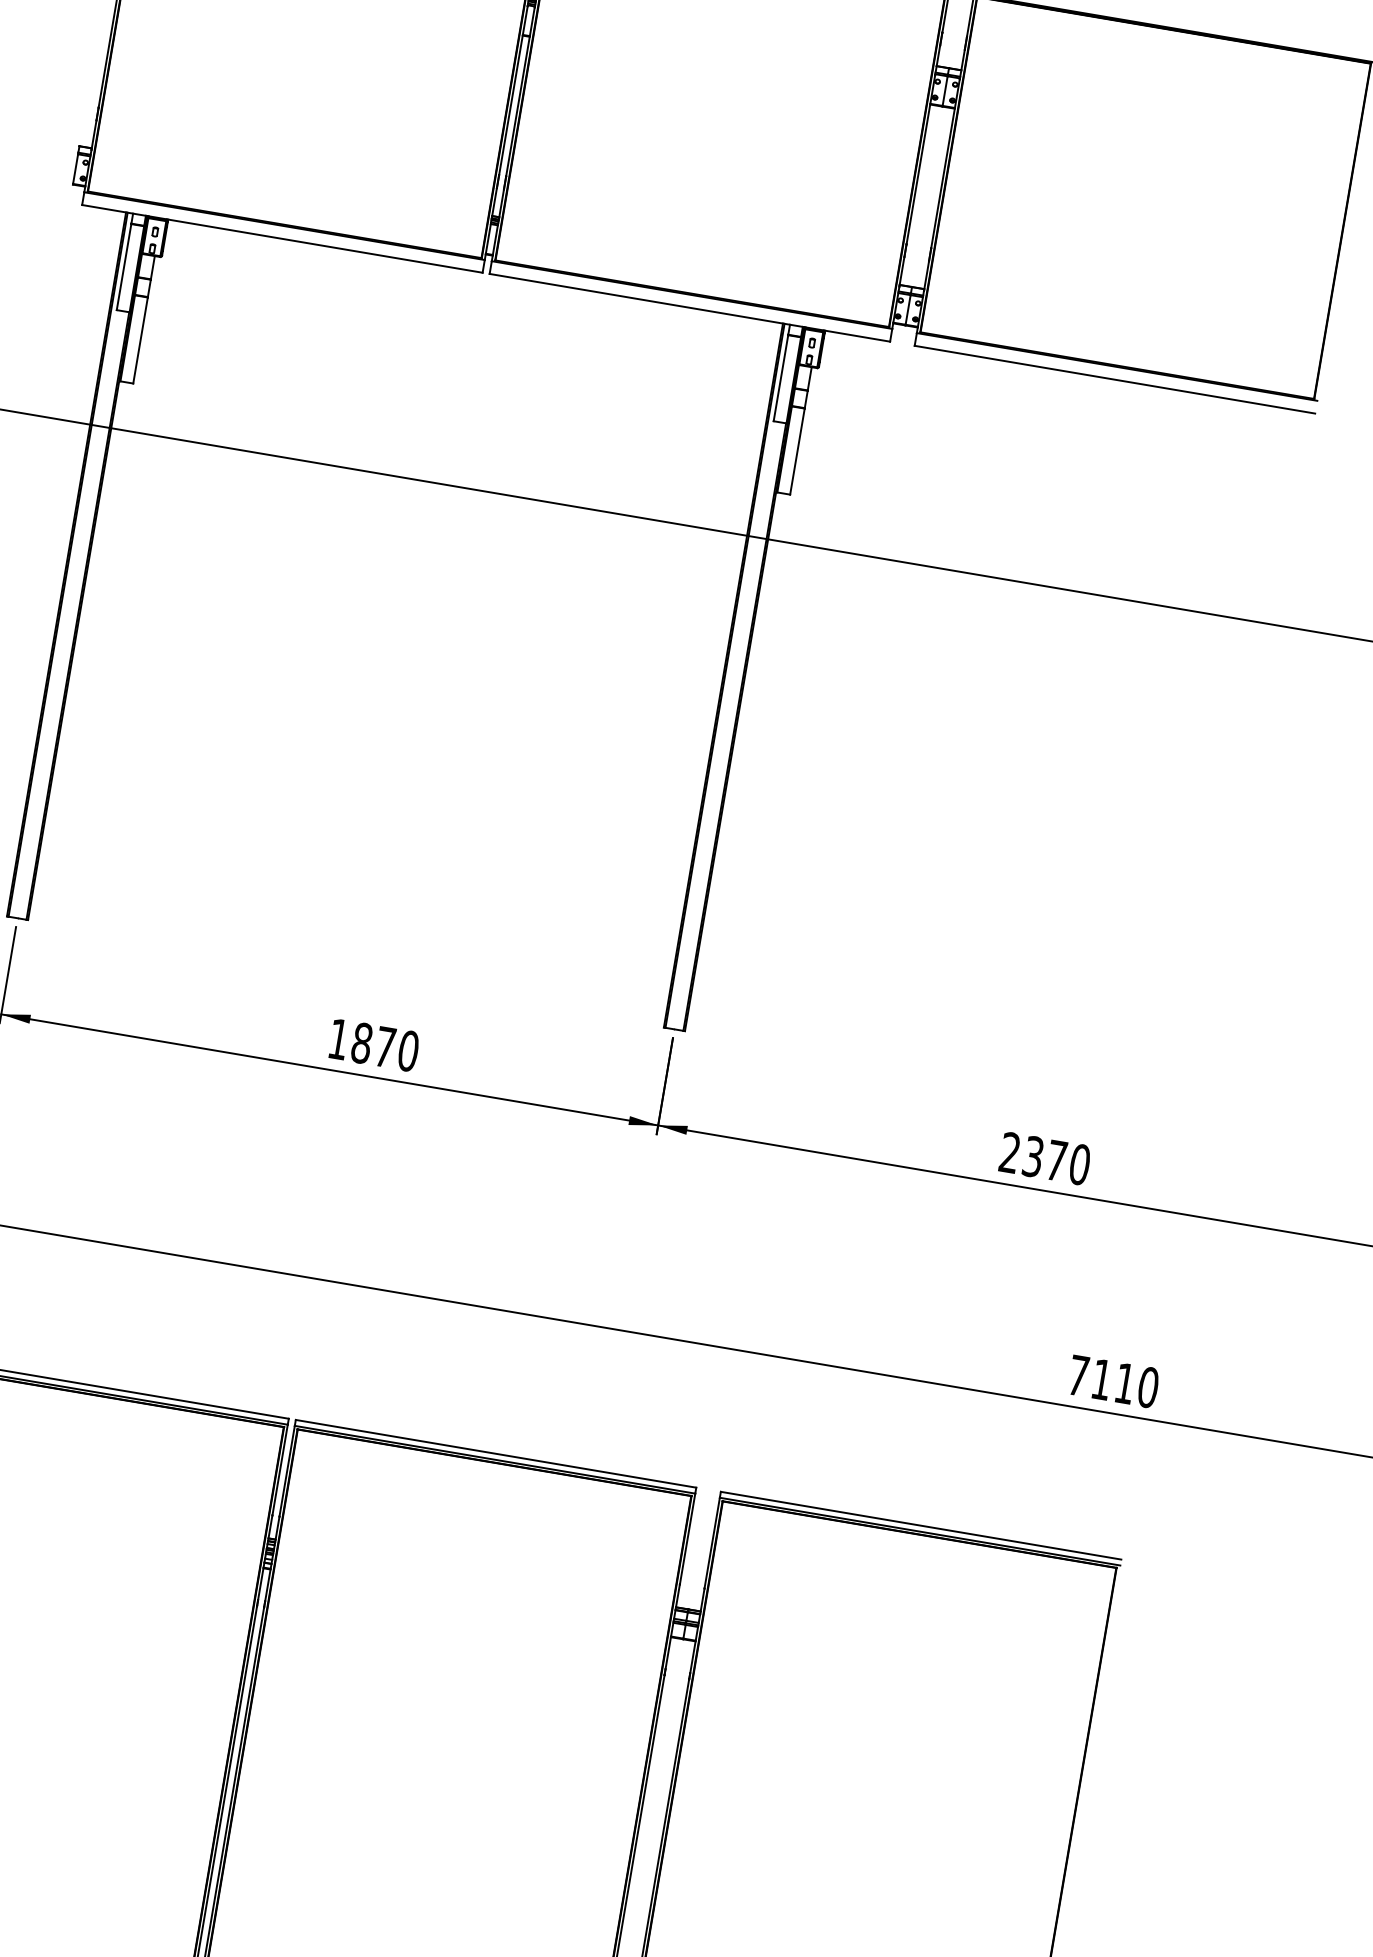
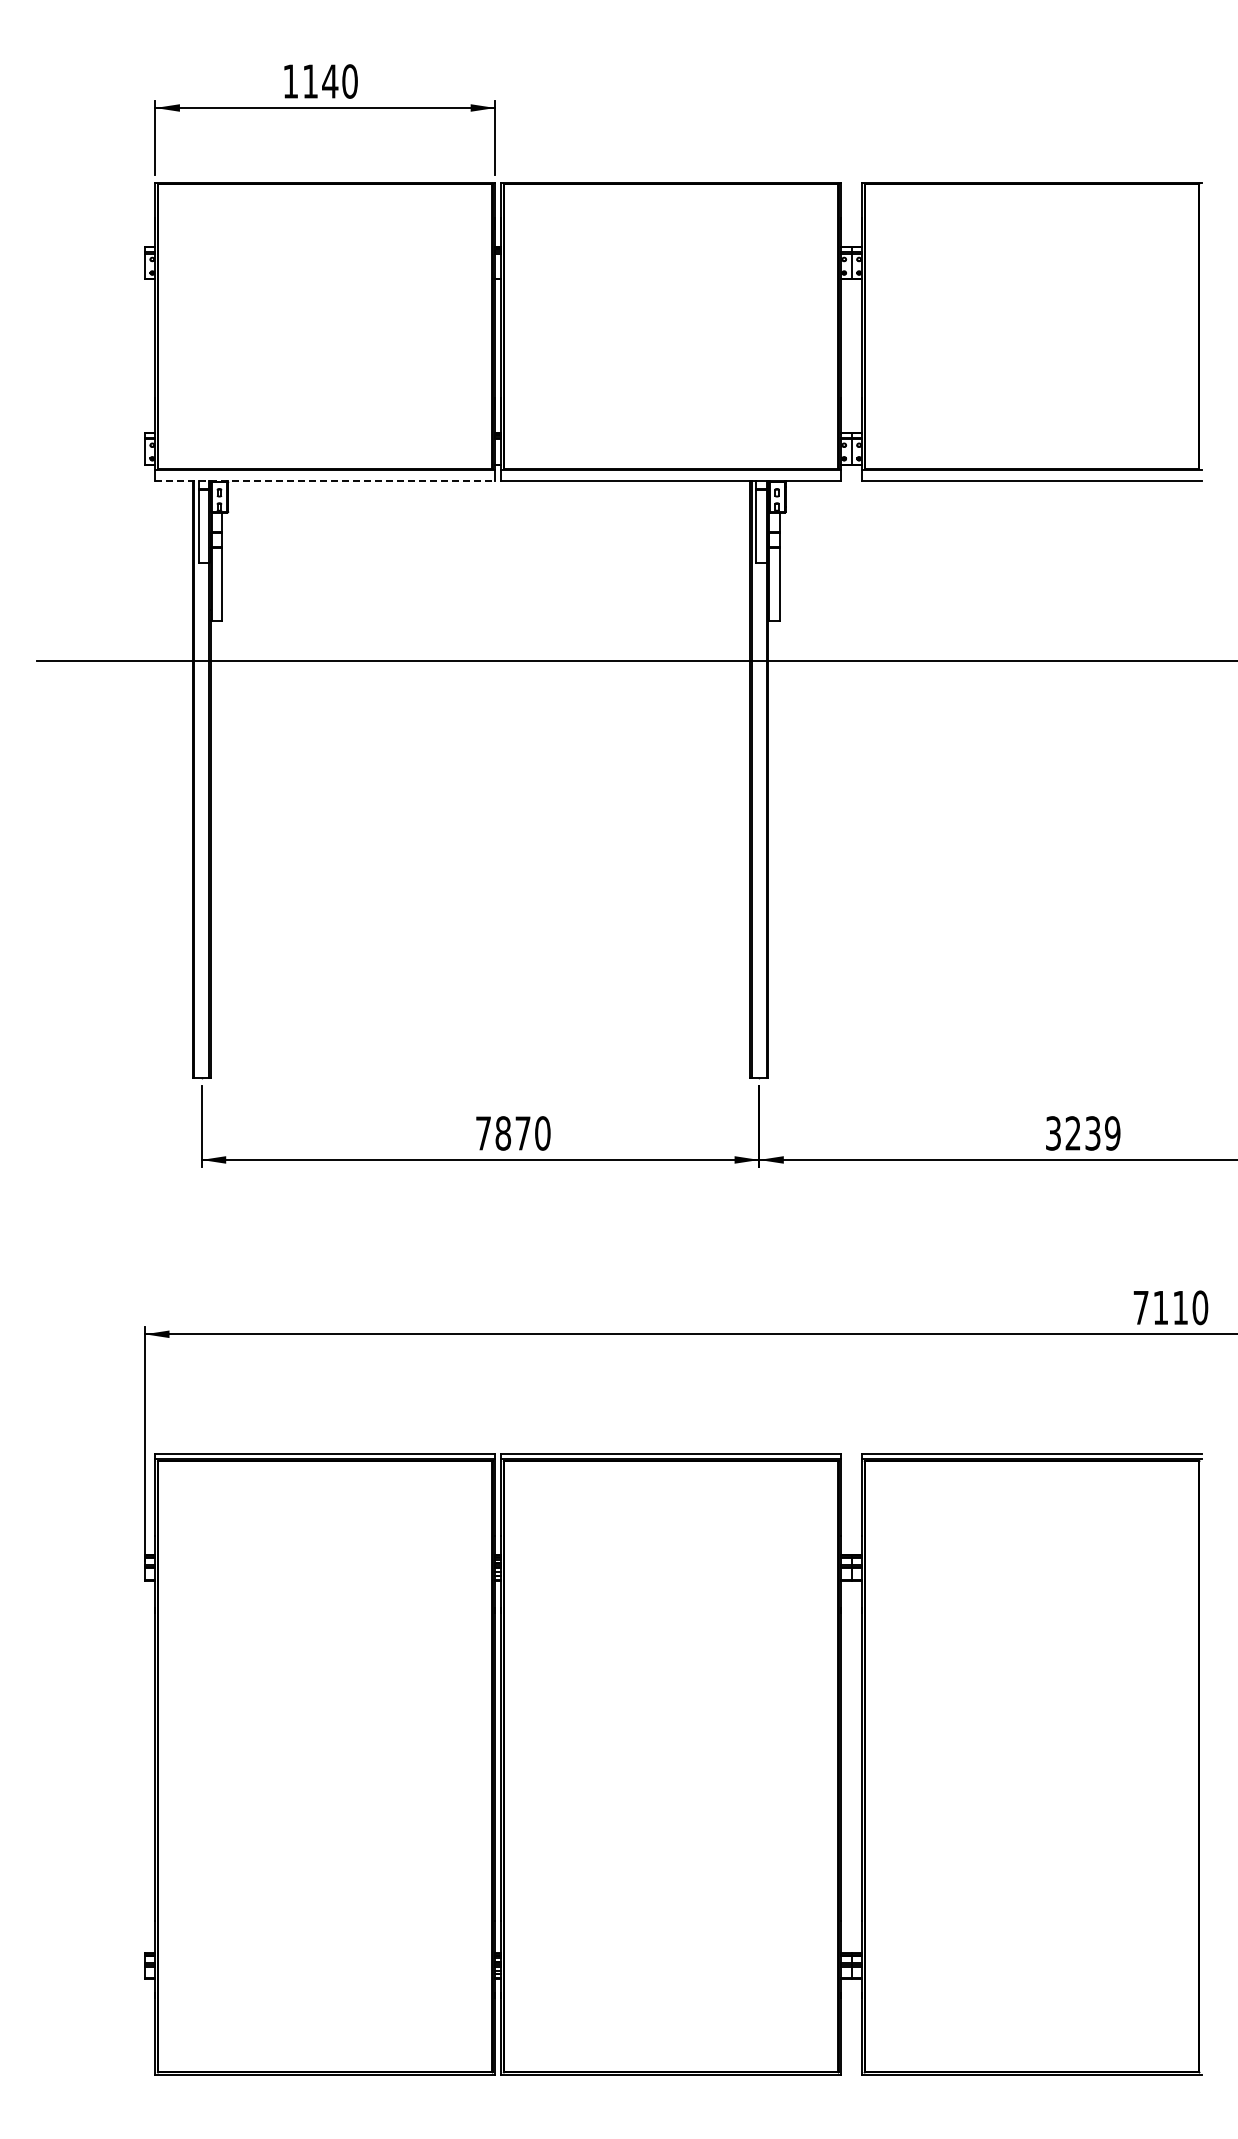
line: (282, 238) -> (325, 480), solid -> dashed
text: (338, 1039) -> (483, 1133), 1870 -> 7870
text: (1045, 1158) -> (1083, 1133), 2370 -> 3239

